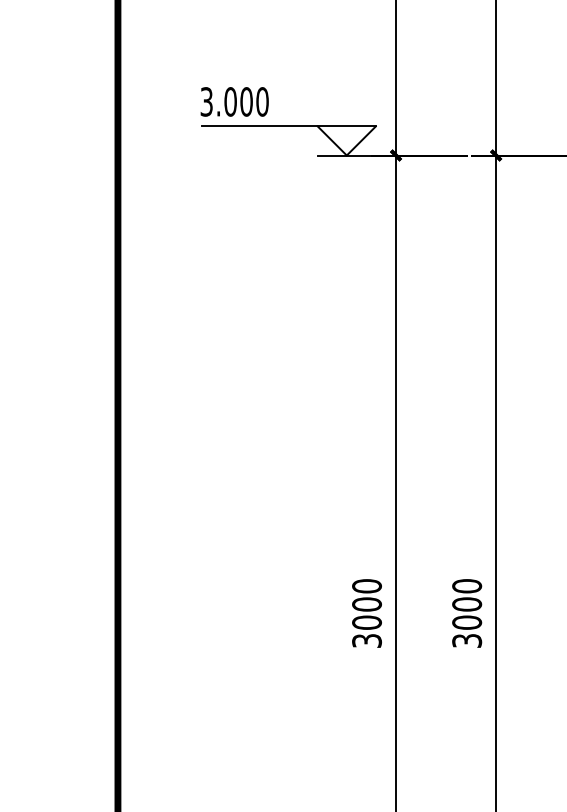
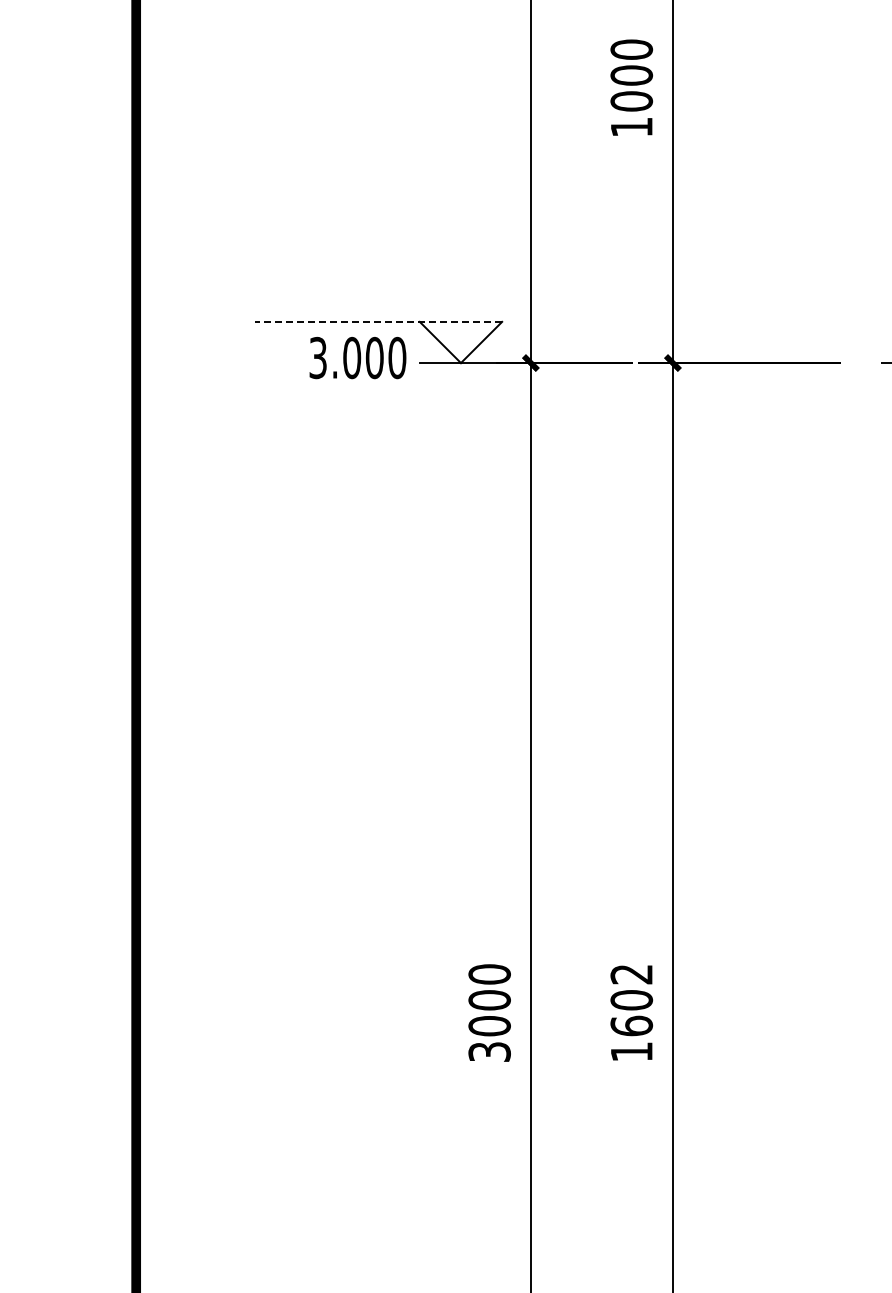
text: (234, 101) -> (357, 357), moved
line: (288, 126) -> (378, 321), solid -> dashed
text: (466, 613) -> (631, 1012), 3000 -> 1602

